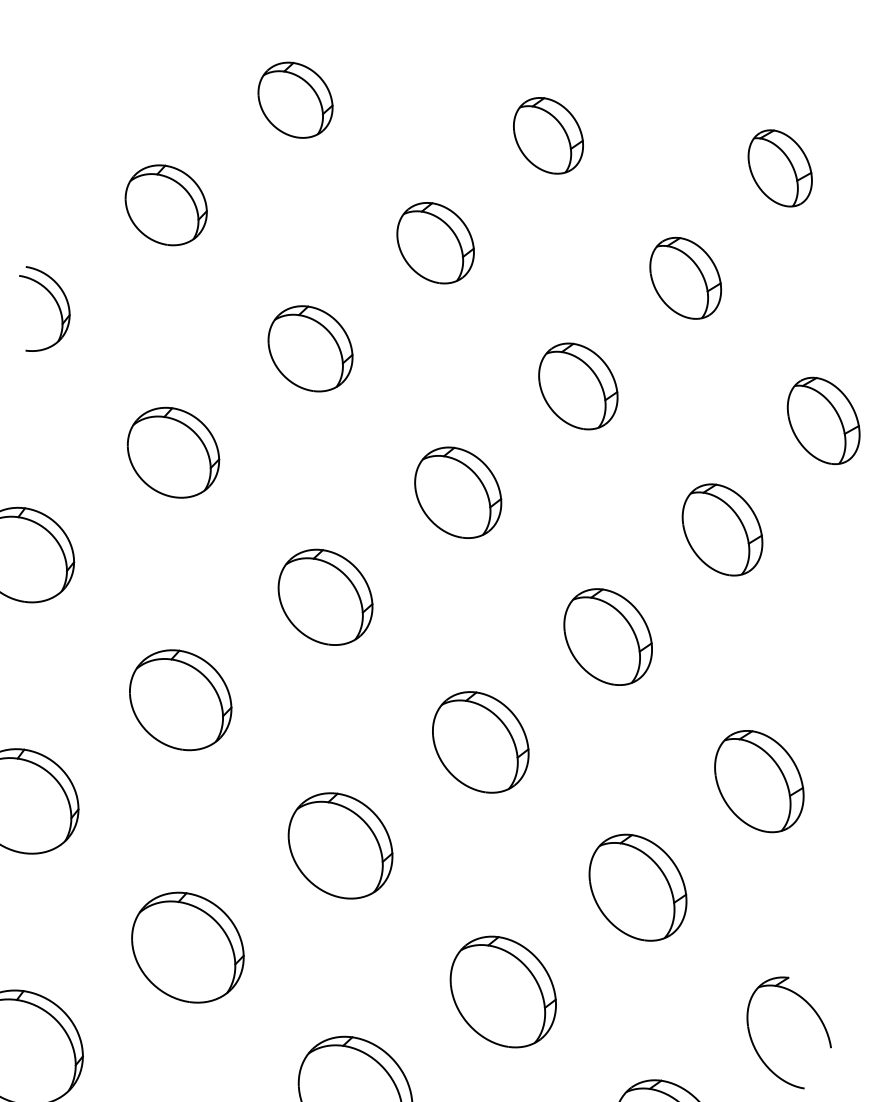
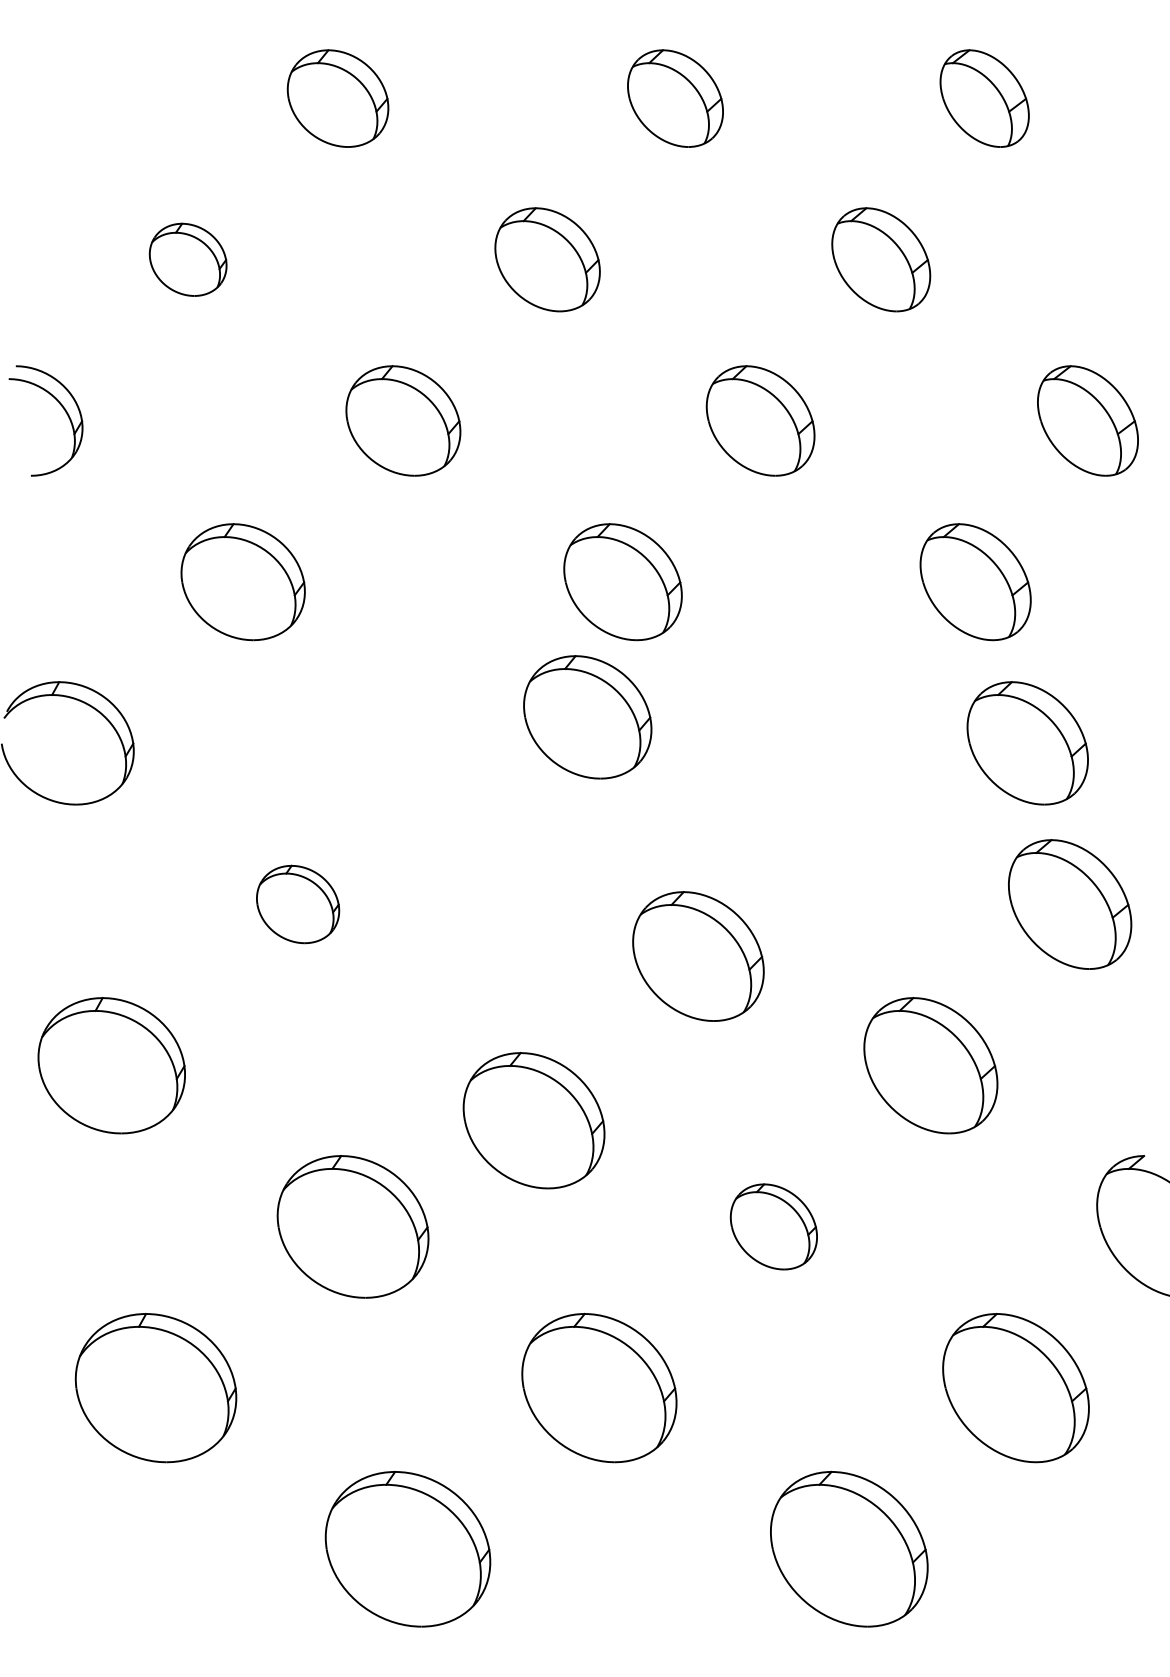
part: (165, 204) -> (187, 259), size x0.7
part: (325, 597) -> (587, 717), moved
part: (608, 637) -> (1027, 743), moved
part: (180, 700) -> (297, 904), size x0.6
part: (480, 742) -> (698, 956), moved
part: (340, 845) -> (533, 1120), moved
part: (503, 991) -> (773, 1226), size x0.6

